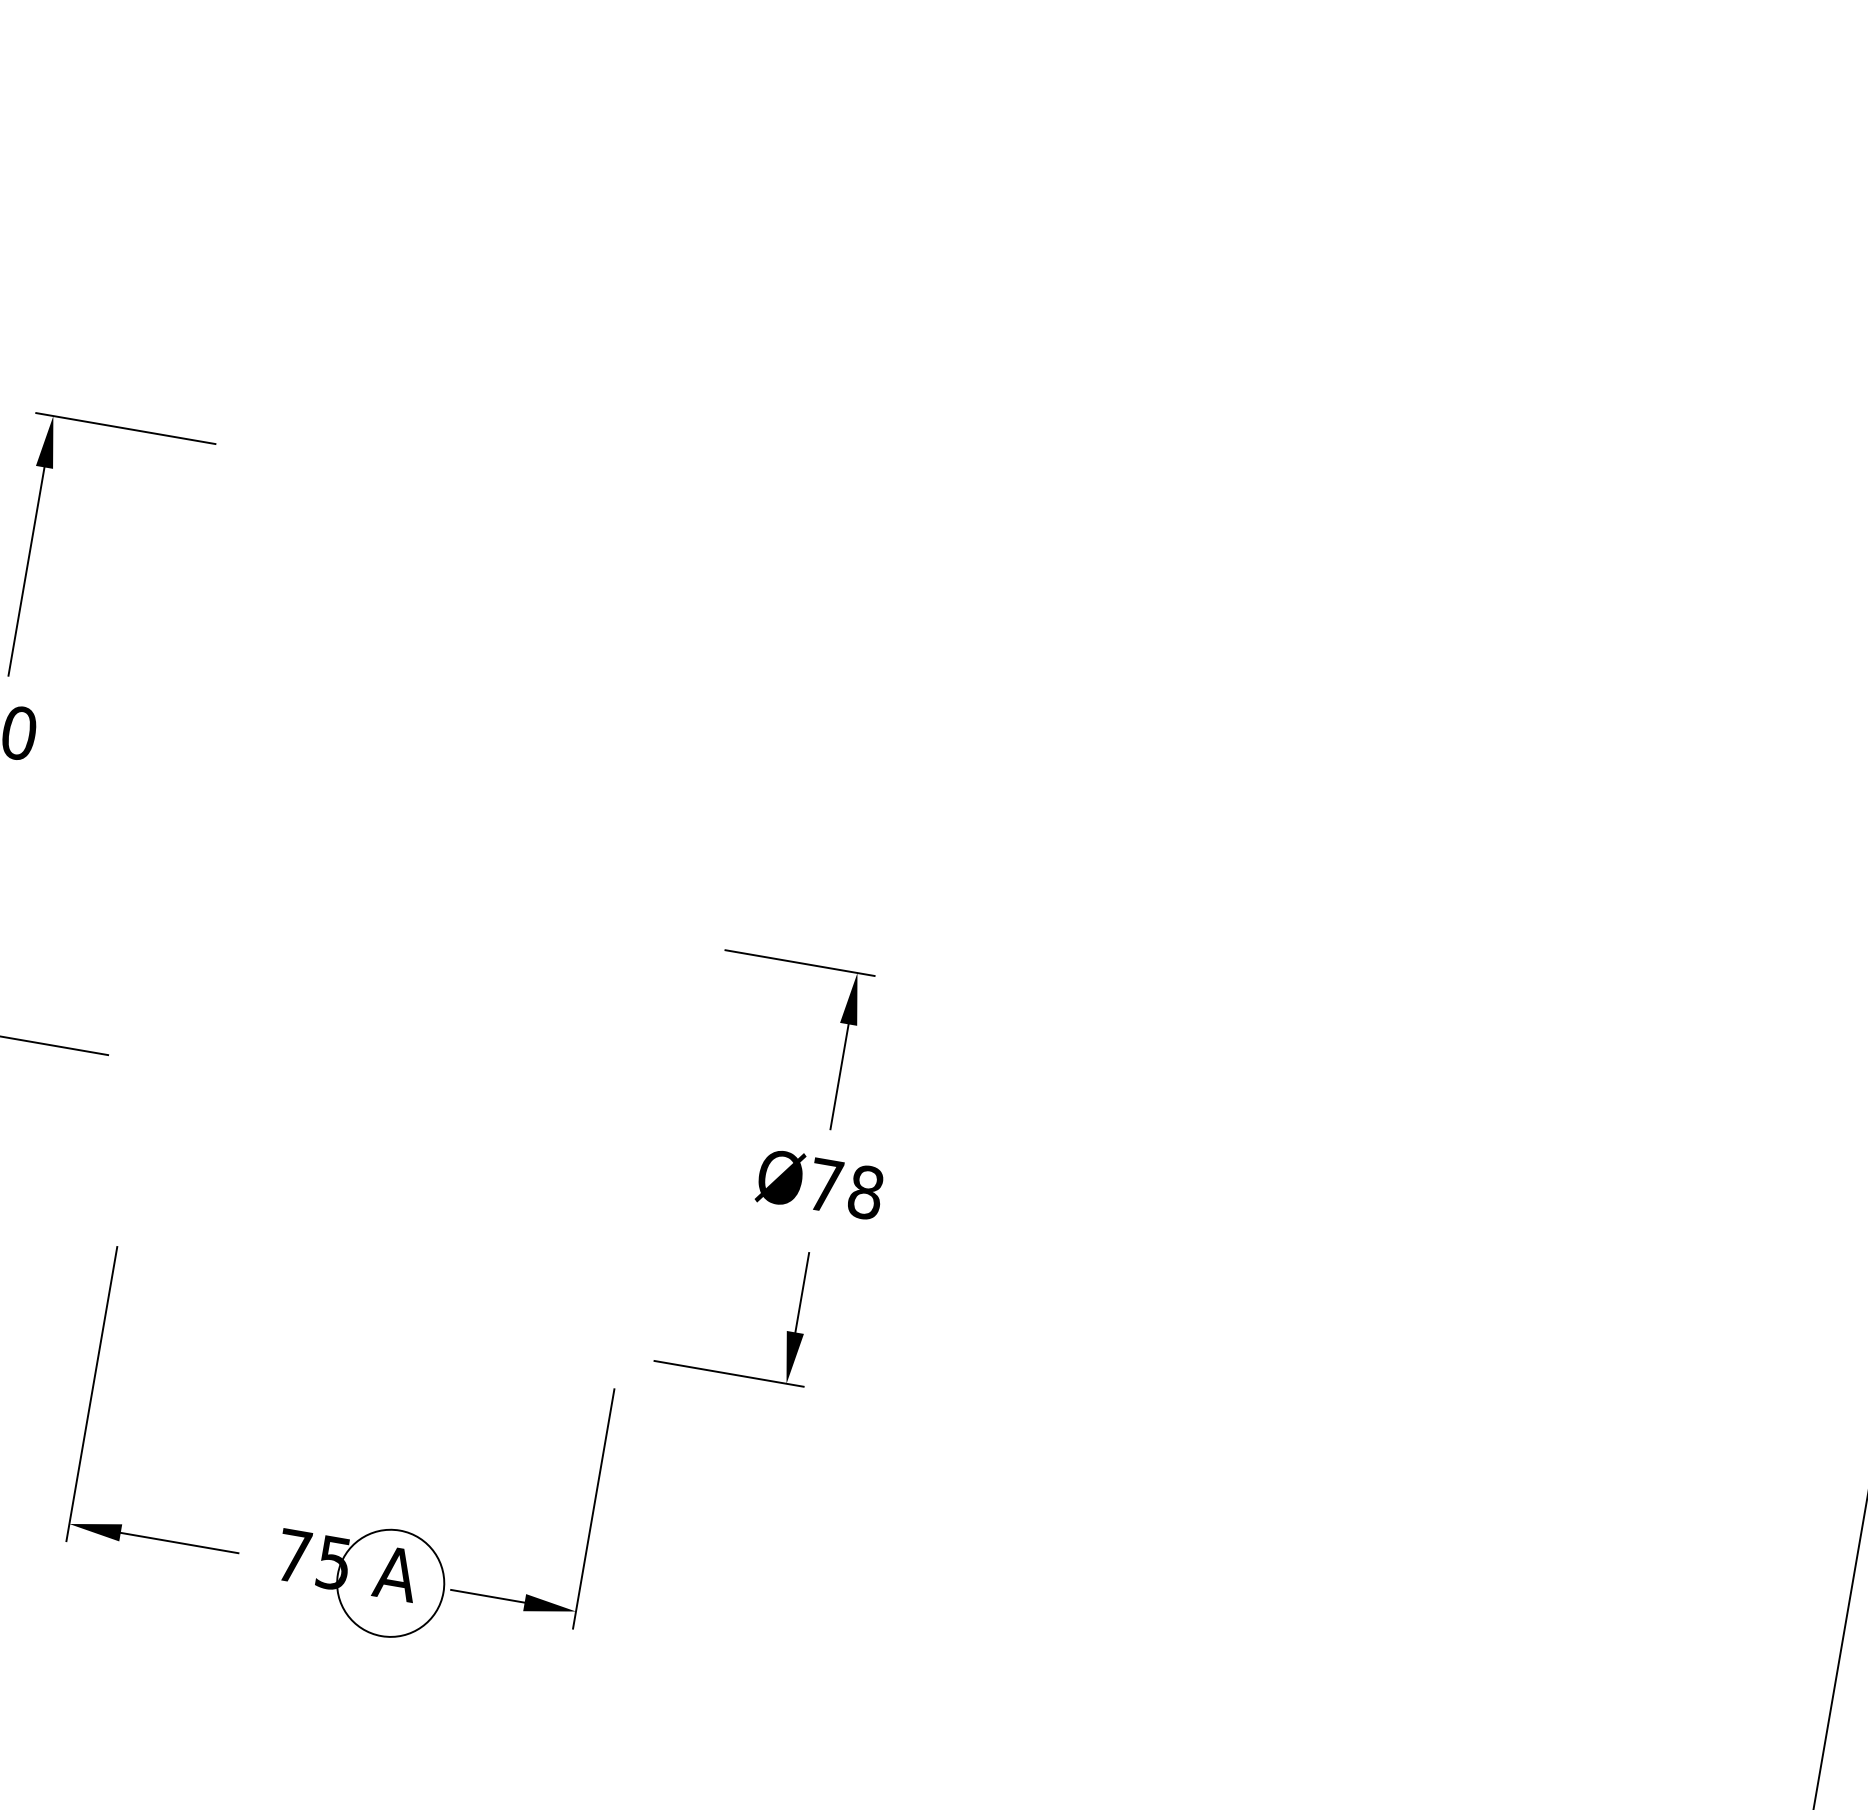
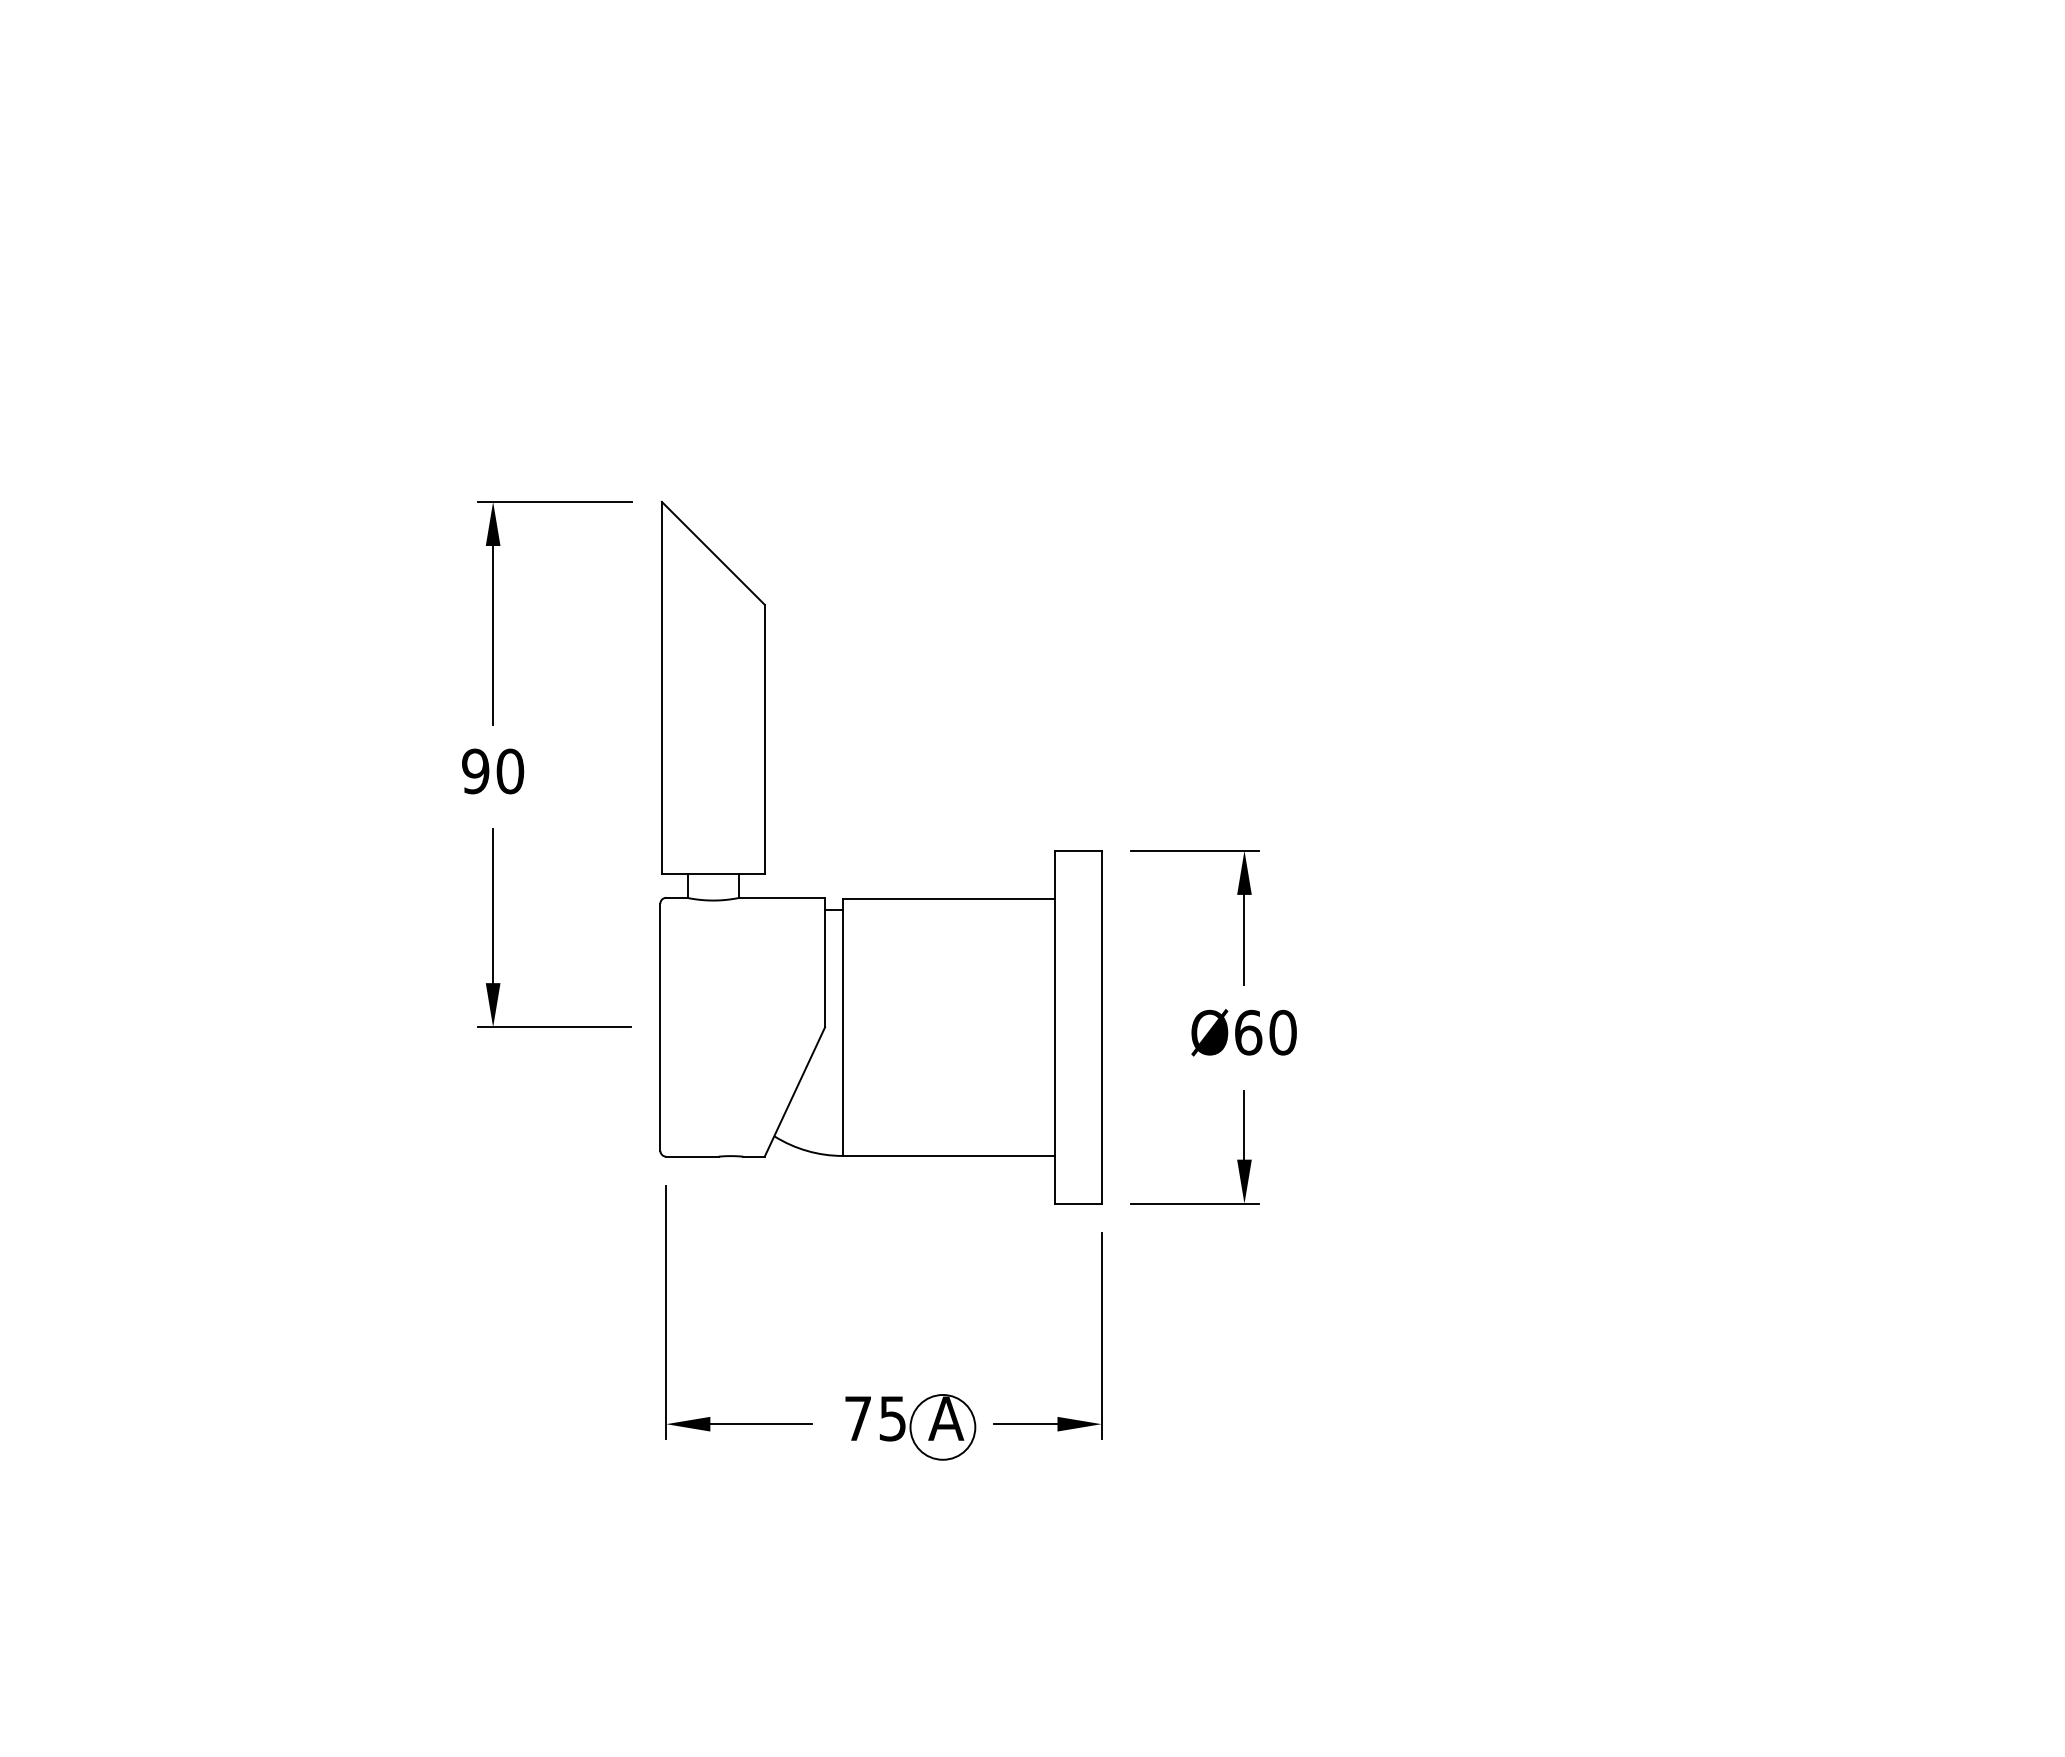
part: (424, 955) -> (880, 898), added
text: (845, 1188) -> (1265, 1032), Ø78 -> Ø60
circle: (390, 1583) -> (942, 1427), size x0.71

